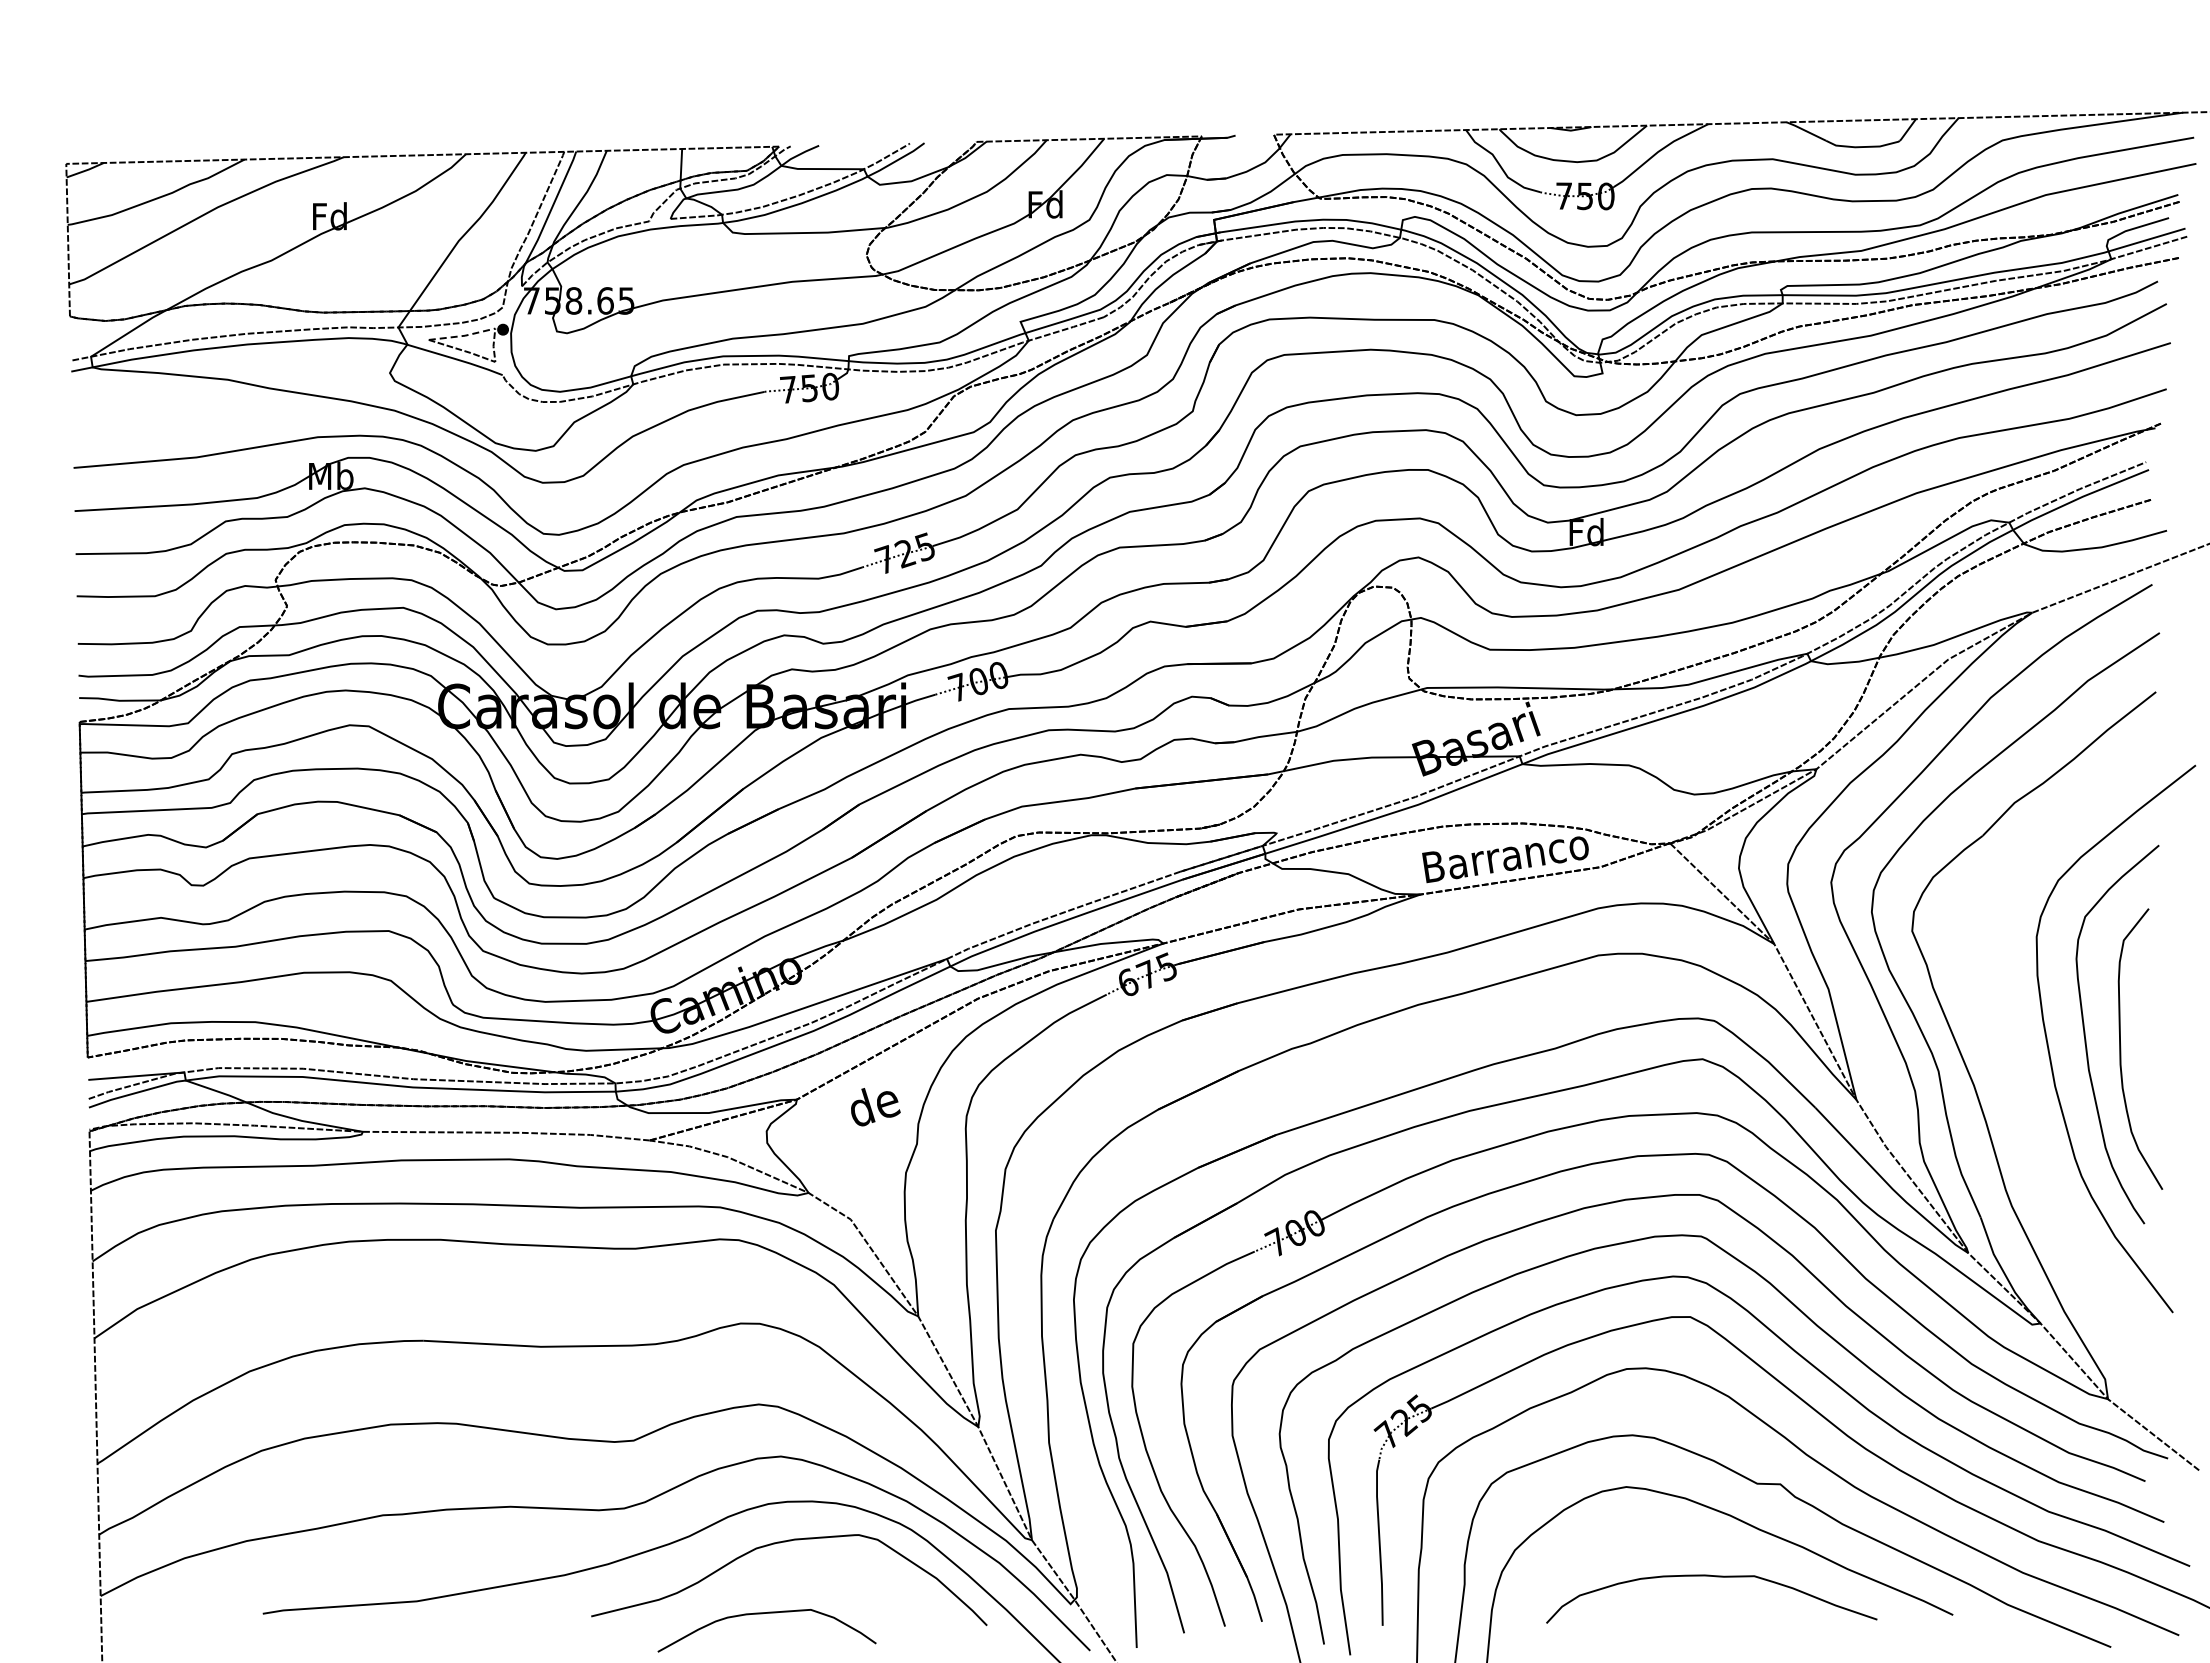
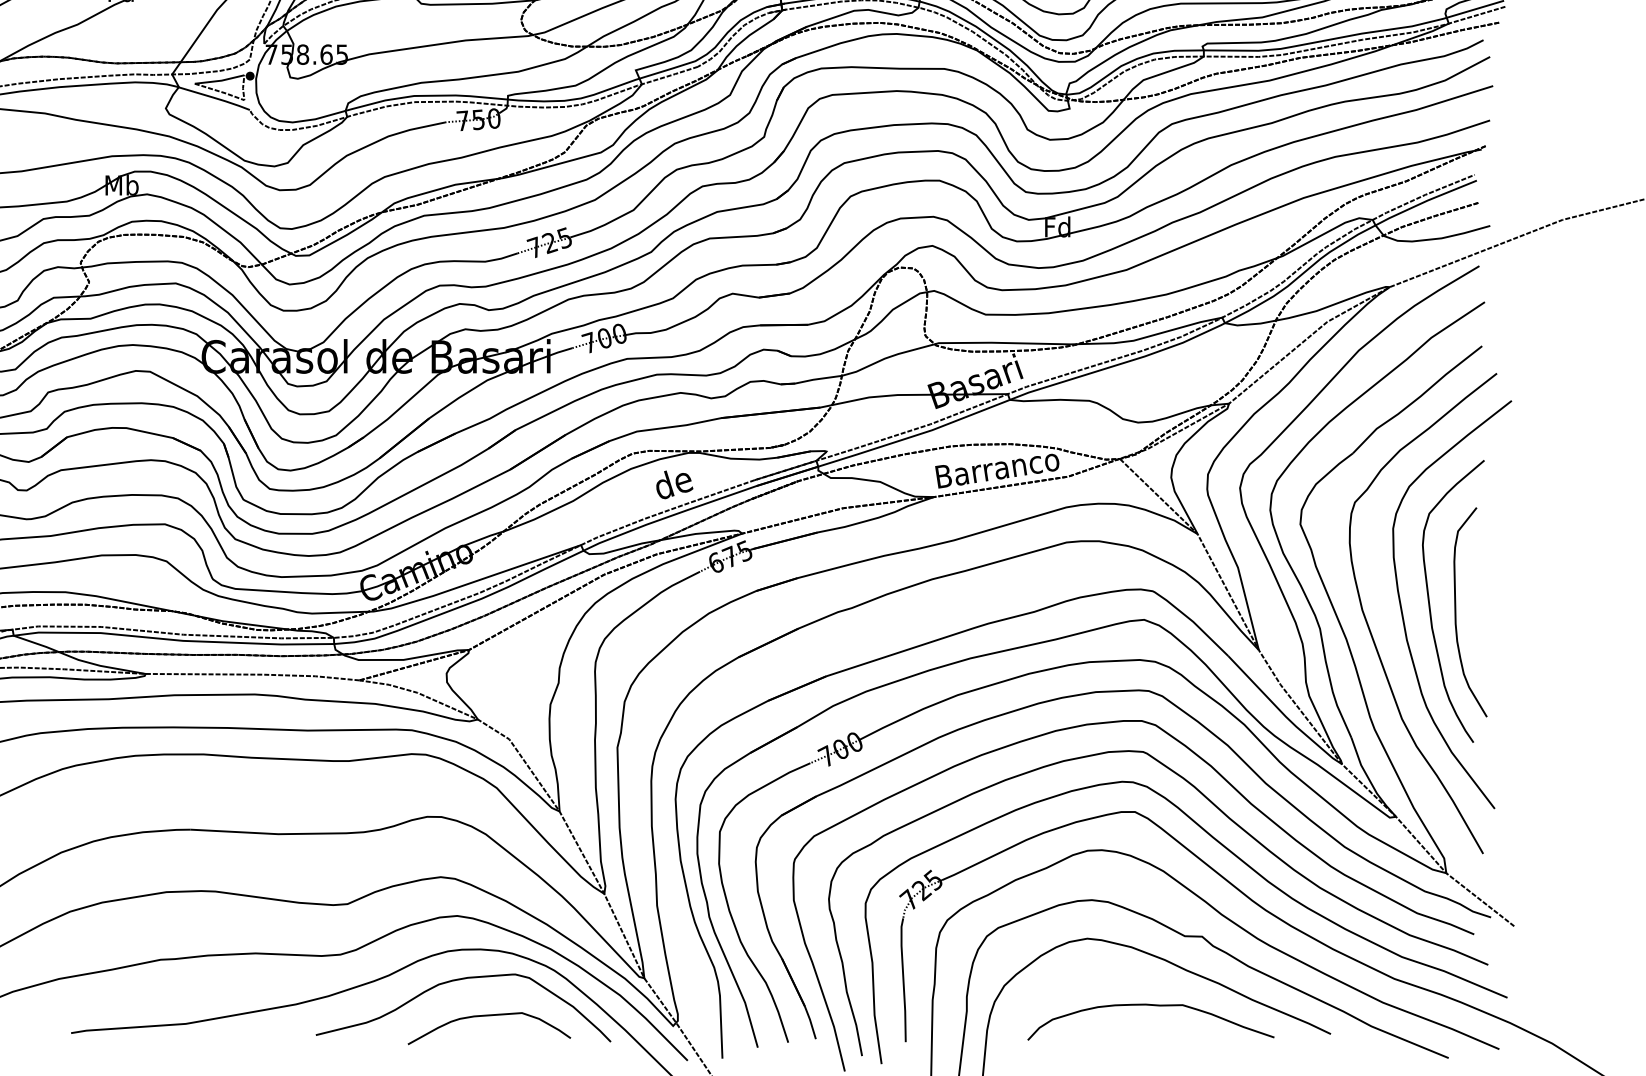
line: (463, 335) -> (220, 80), dashed -> solid
curve: (2008, 1078) -> (1372, 634), added
text: (875, 1107) -> (674, 485), moved
curve: (762, 1614) -> (485, 1016), moved

